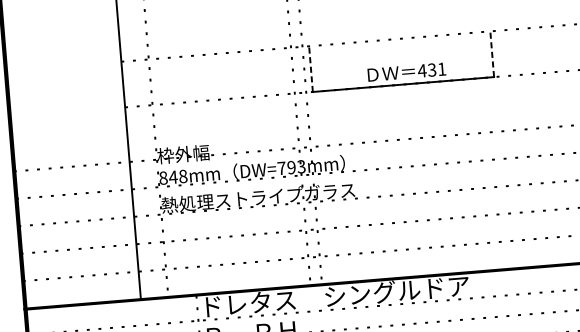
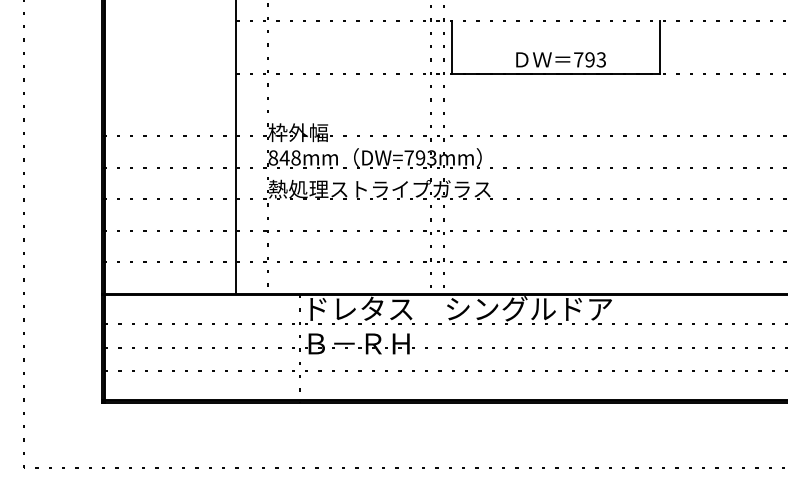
line: (492, 53) -> (660, 46), dashed -> solid
line: (310, 68) -> (451, 46), dashed -> solid
text: (431, 69) -> (589, 59), 431 -> 793

